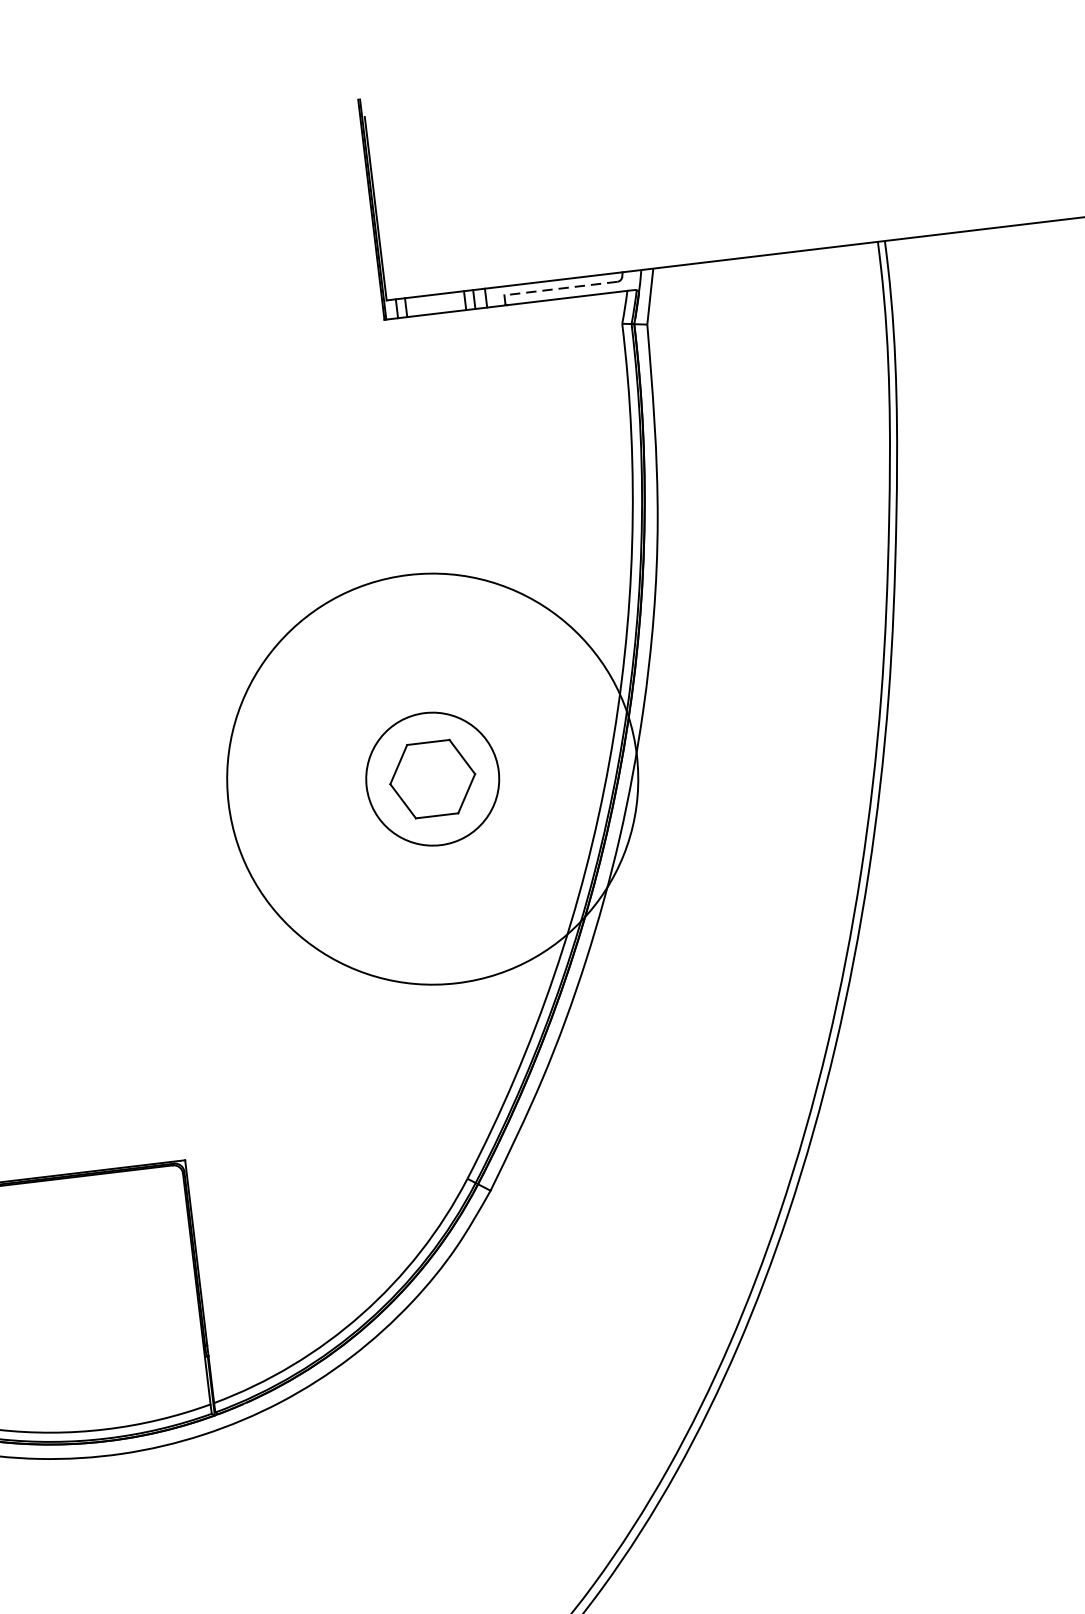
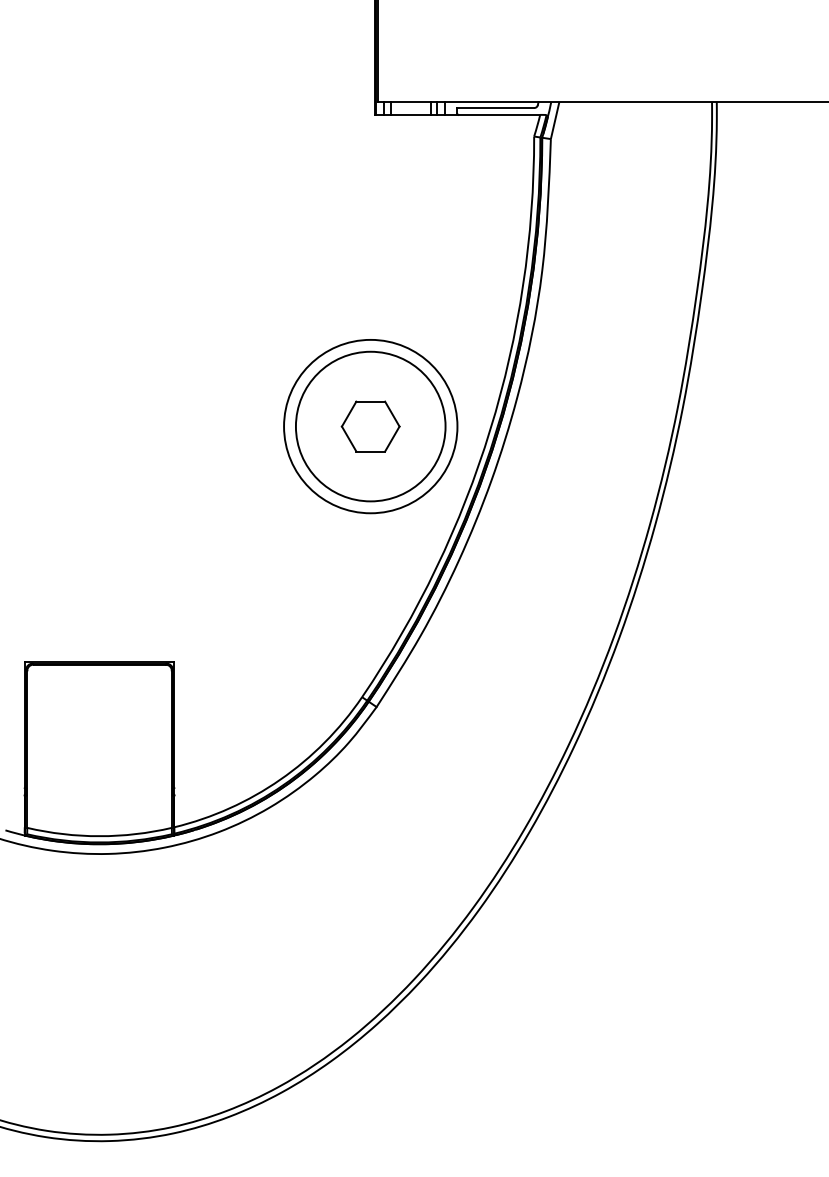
line: (560, 289) -> (495, 108), dashed -> solid
circle: (432, 779) -> (370, 426), size x0.62
circle: (432, 779) -> (370, 426), size x1.67

